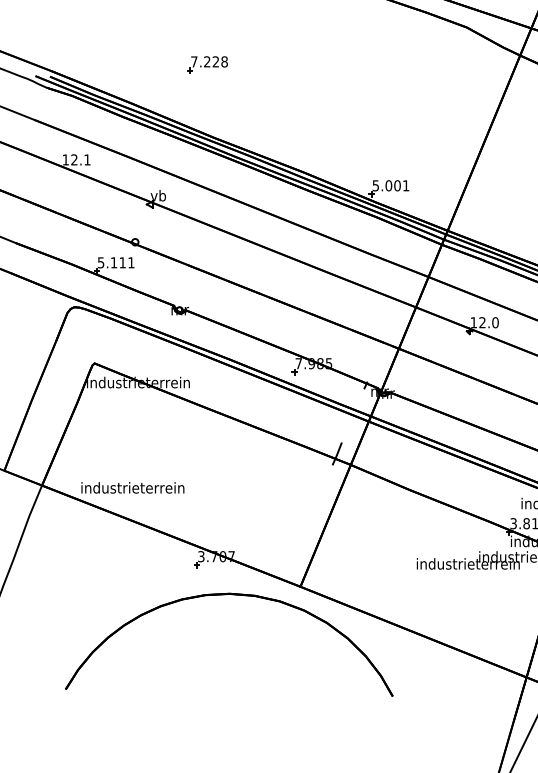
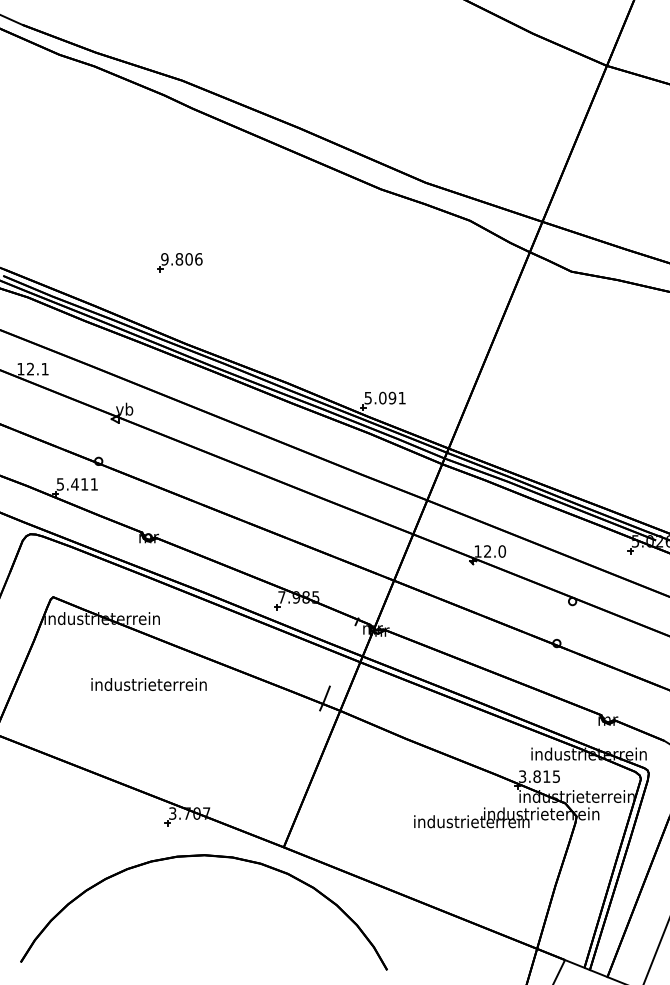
text: (209, 62) -> (181, 259), 7.228 -> 9.806
text: (397, 186) -> (392, 398), 5.001 -> 5.091
text: (113, 262) -> (74, 484), 5.111 -> 5.411
text: (132, 487) -> (148, 684), moved

